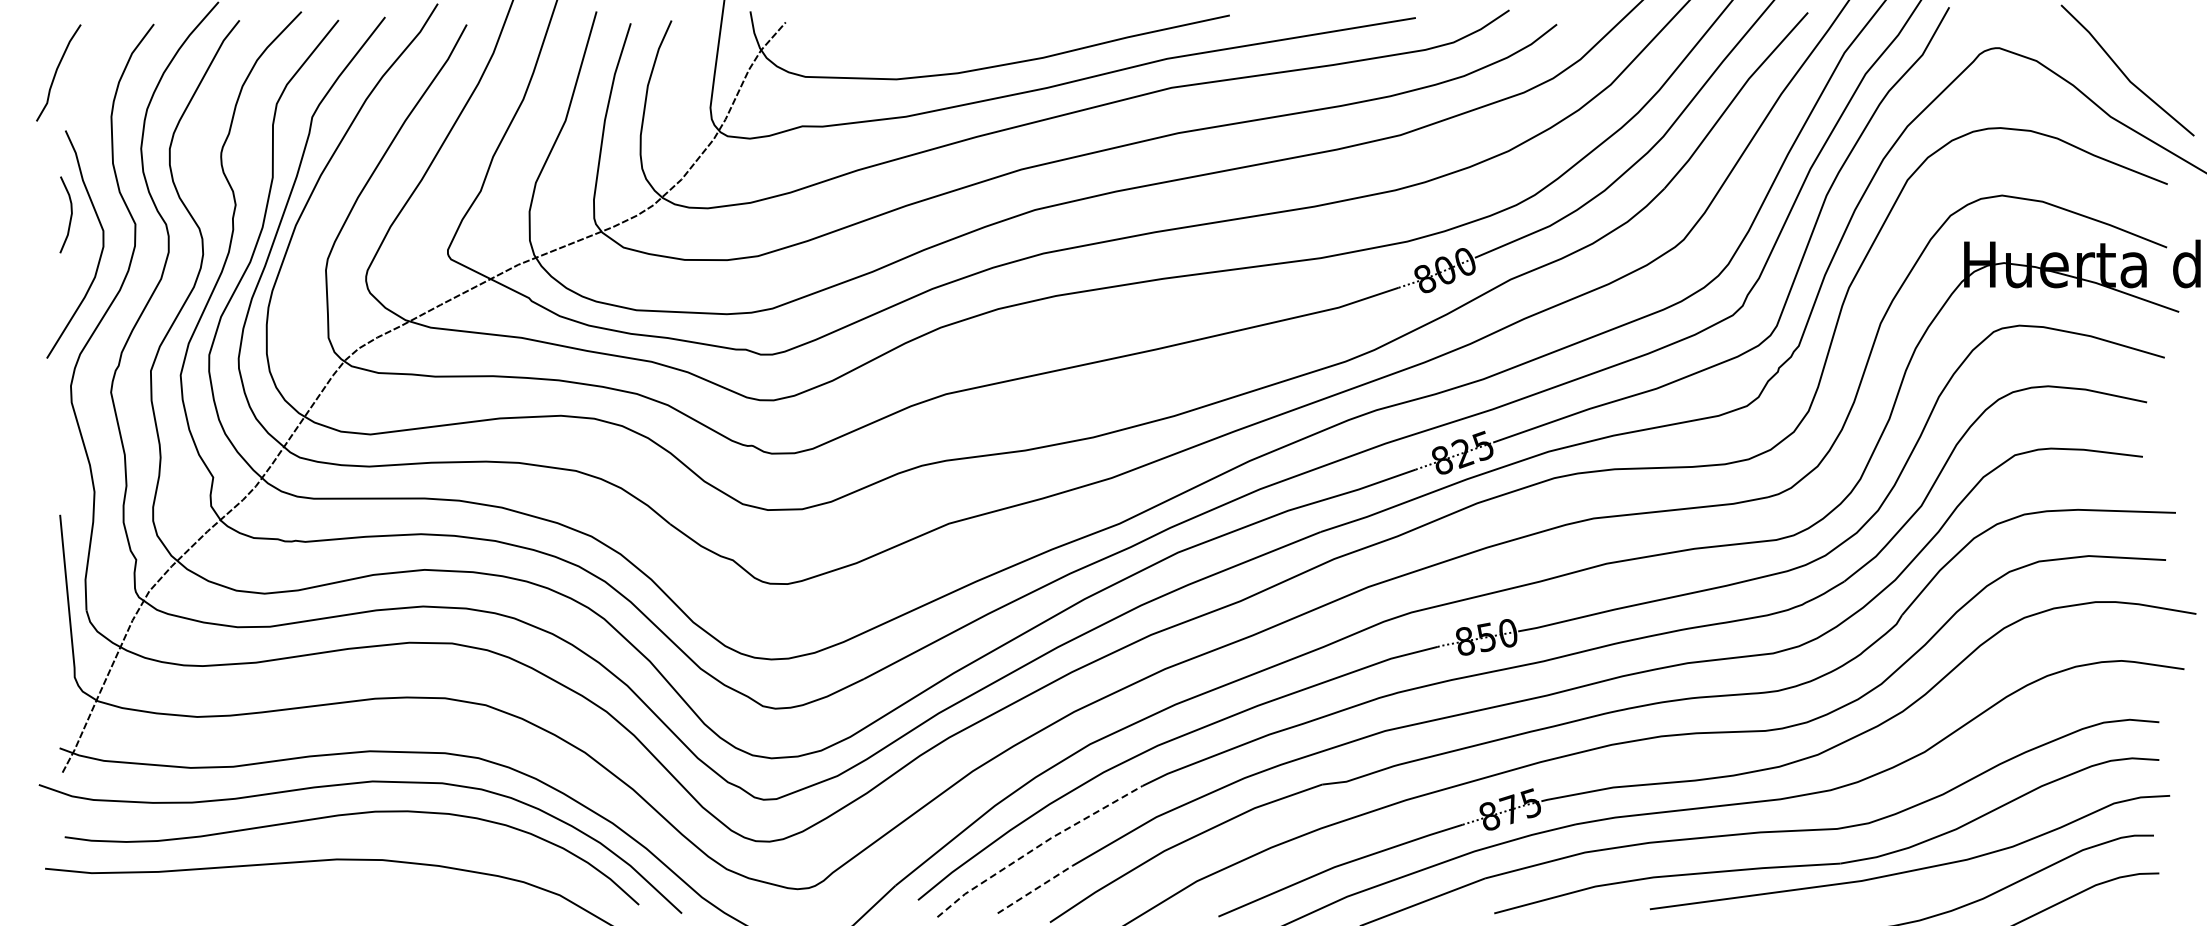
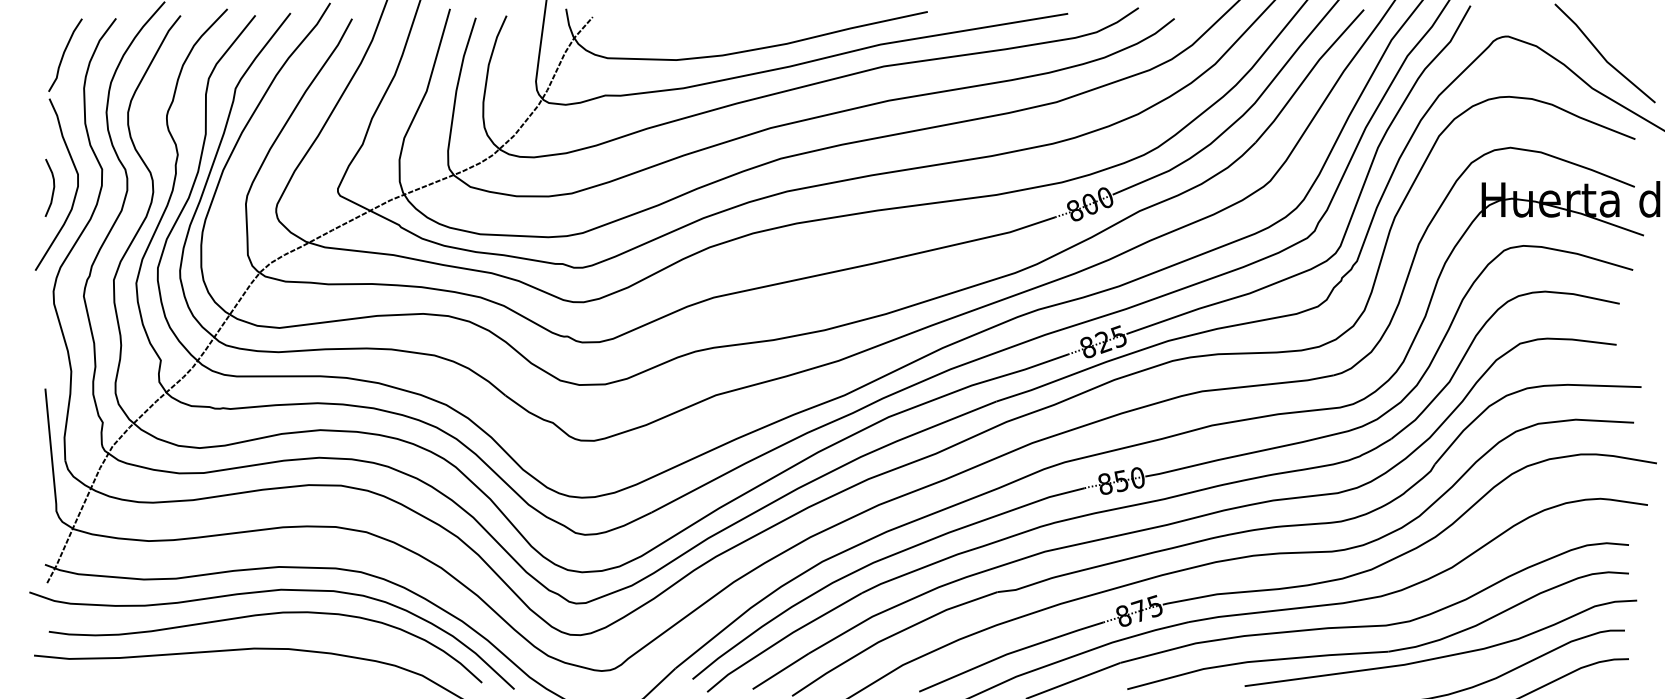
curve: (57, 71) -> (64, 54), moved
curve: (70, 214) -> (53, 187), moved
line: (1037, 847) -> (782, 639), dashed -> solid
line: (1035, 889) -> (781, 671), dashed -> solid

